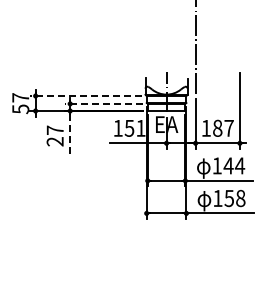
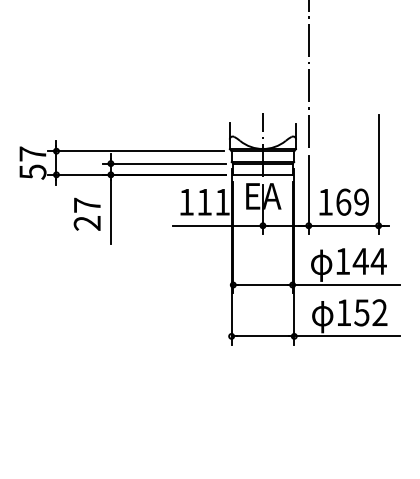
line: (86, 96) -> (136, 151), dashed -> solid
line: (103, 103) -> (163, 163), dashed -> solid
text: (223, 127) -> (352, 200), 187 -> 169
text: (129, 128) -> (204, 202), 151 -> 111
line: (70, 134) -> (111, 211), dashed -> solid
text: (240, 198) -> (379, 312), 158 -> 152

